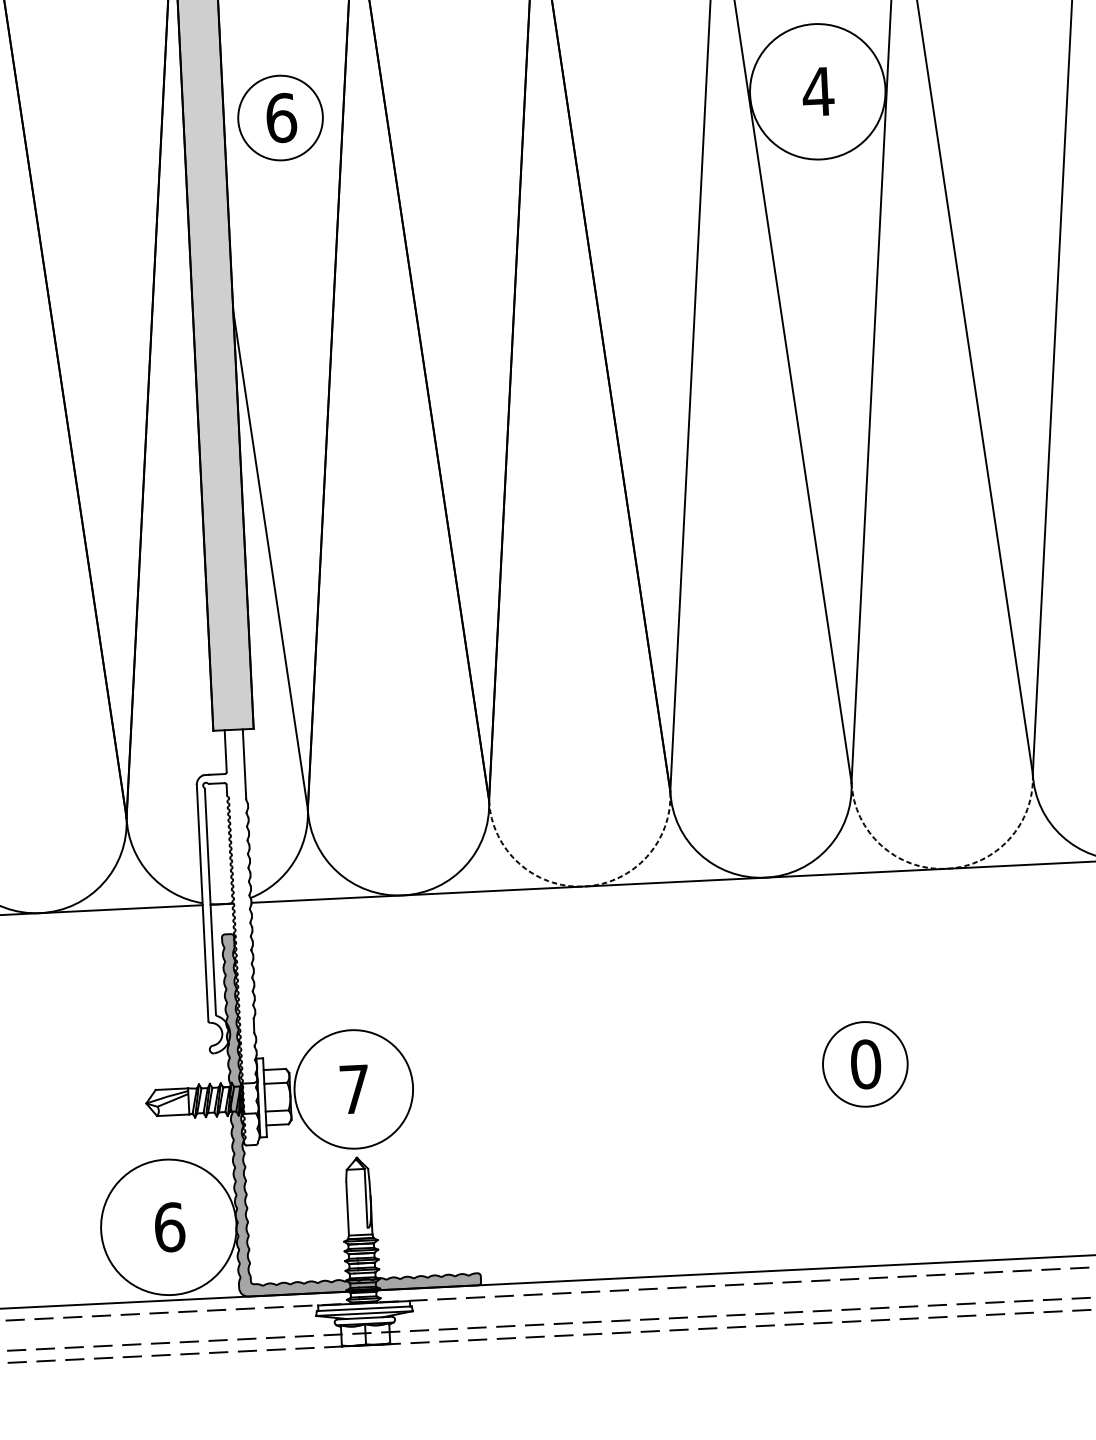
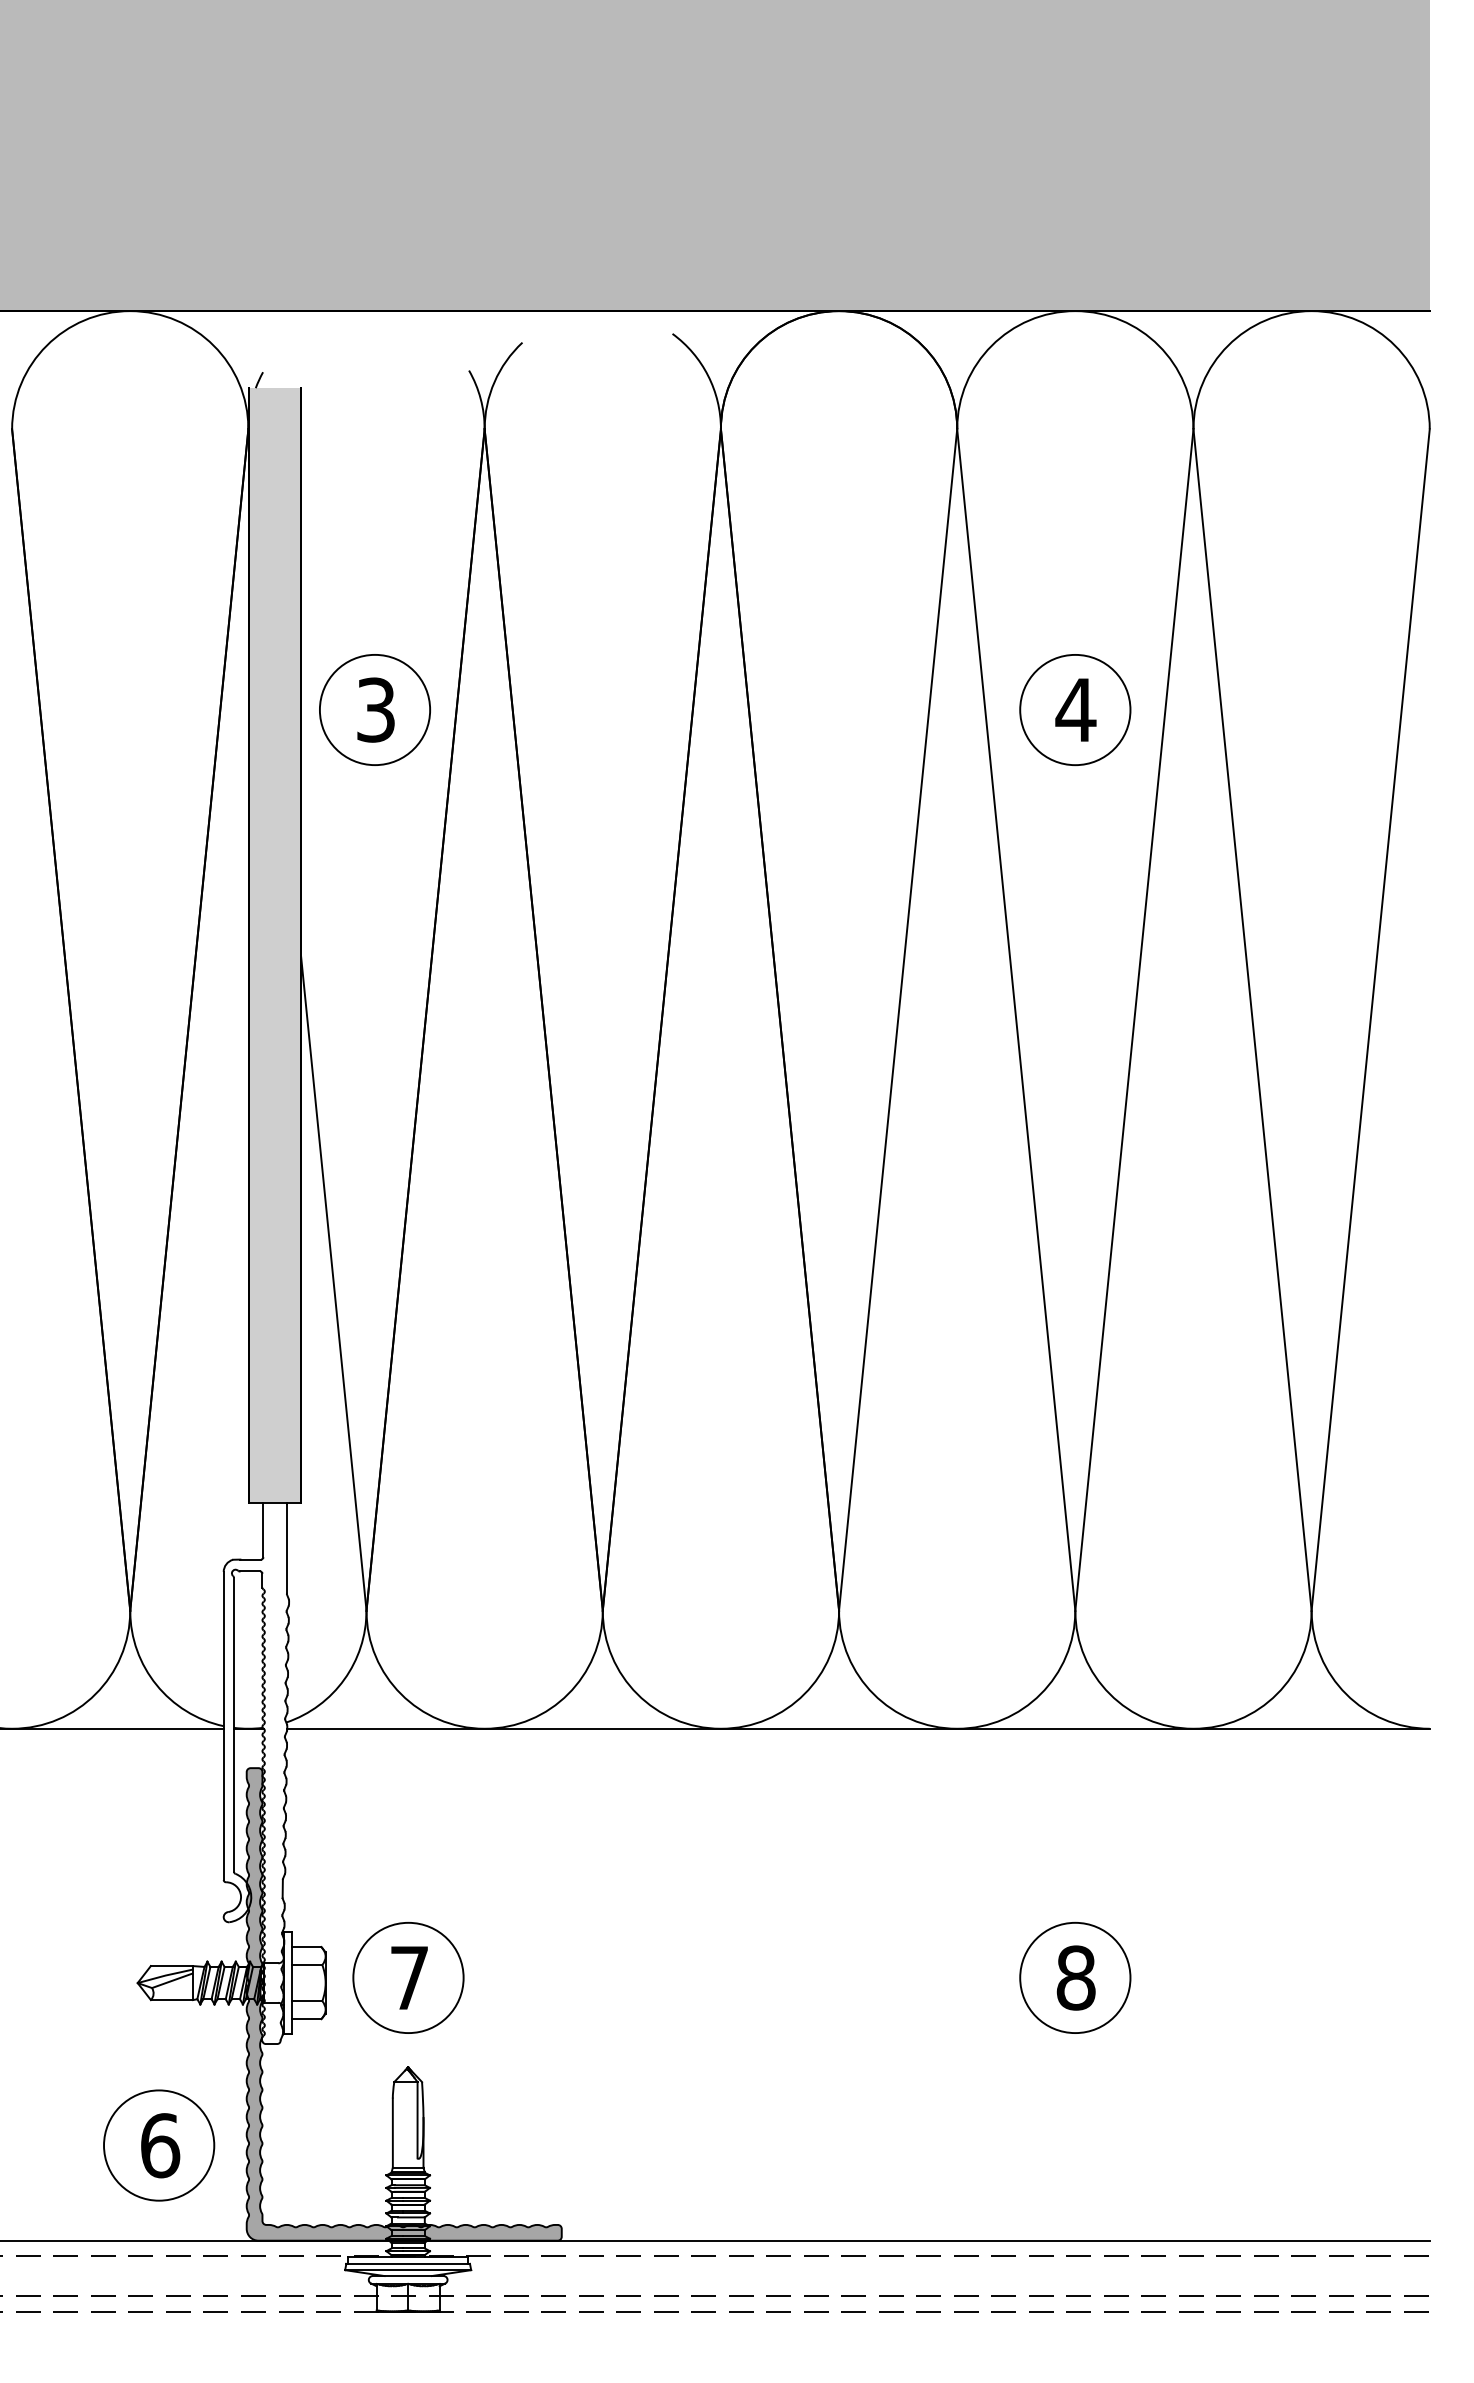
circle: (817, 91) -> (1075, 709), size x0.62
text: (281, 117) -> (376, 709), 6 -> 3
arc: (946, 868) -> (1193, 1728), dashed -> solid
arc: (583, 886) -> (720, 1728), dashed -> solid
text: (865, 1064) -> (1075, 1977), 0 -> 8
circle: (353, 1089) -> (408, 1977), size x0.71
circle: (169, 1227) -> (159, 2145), size x0.62

